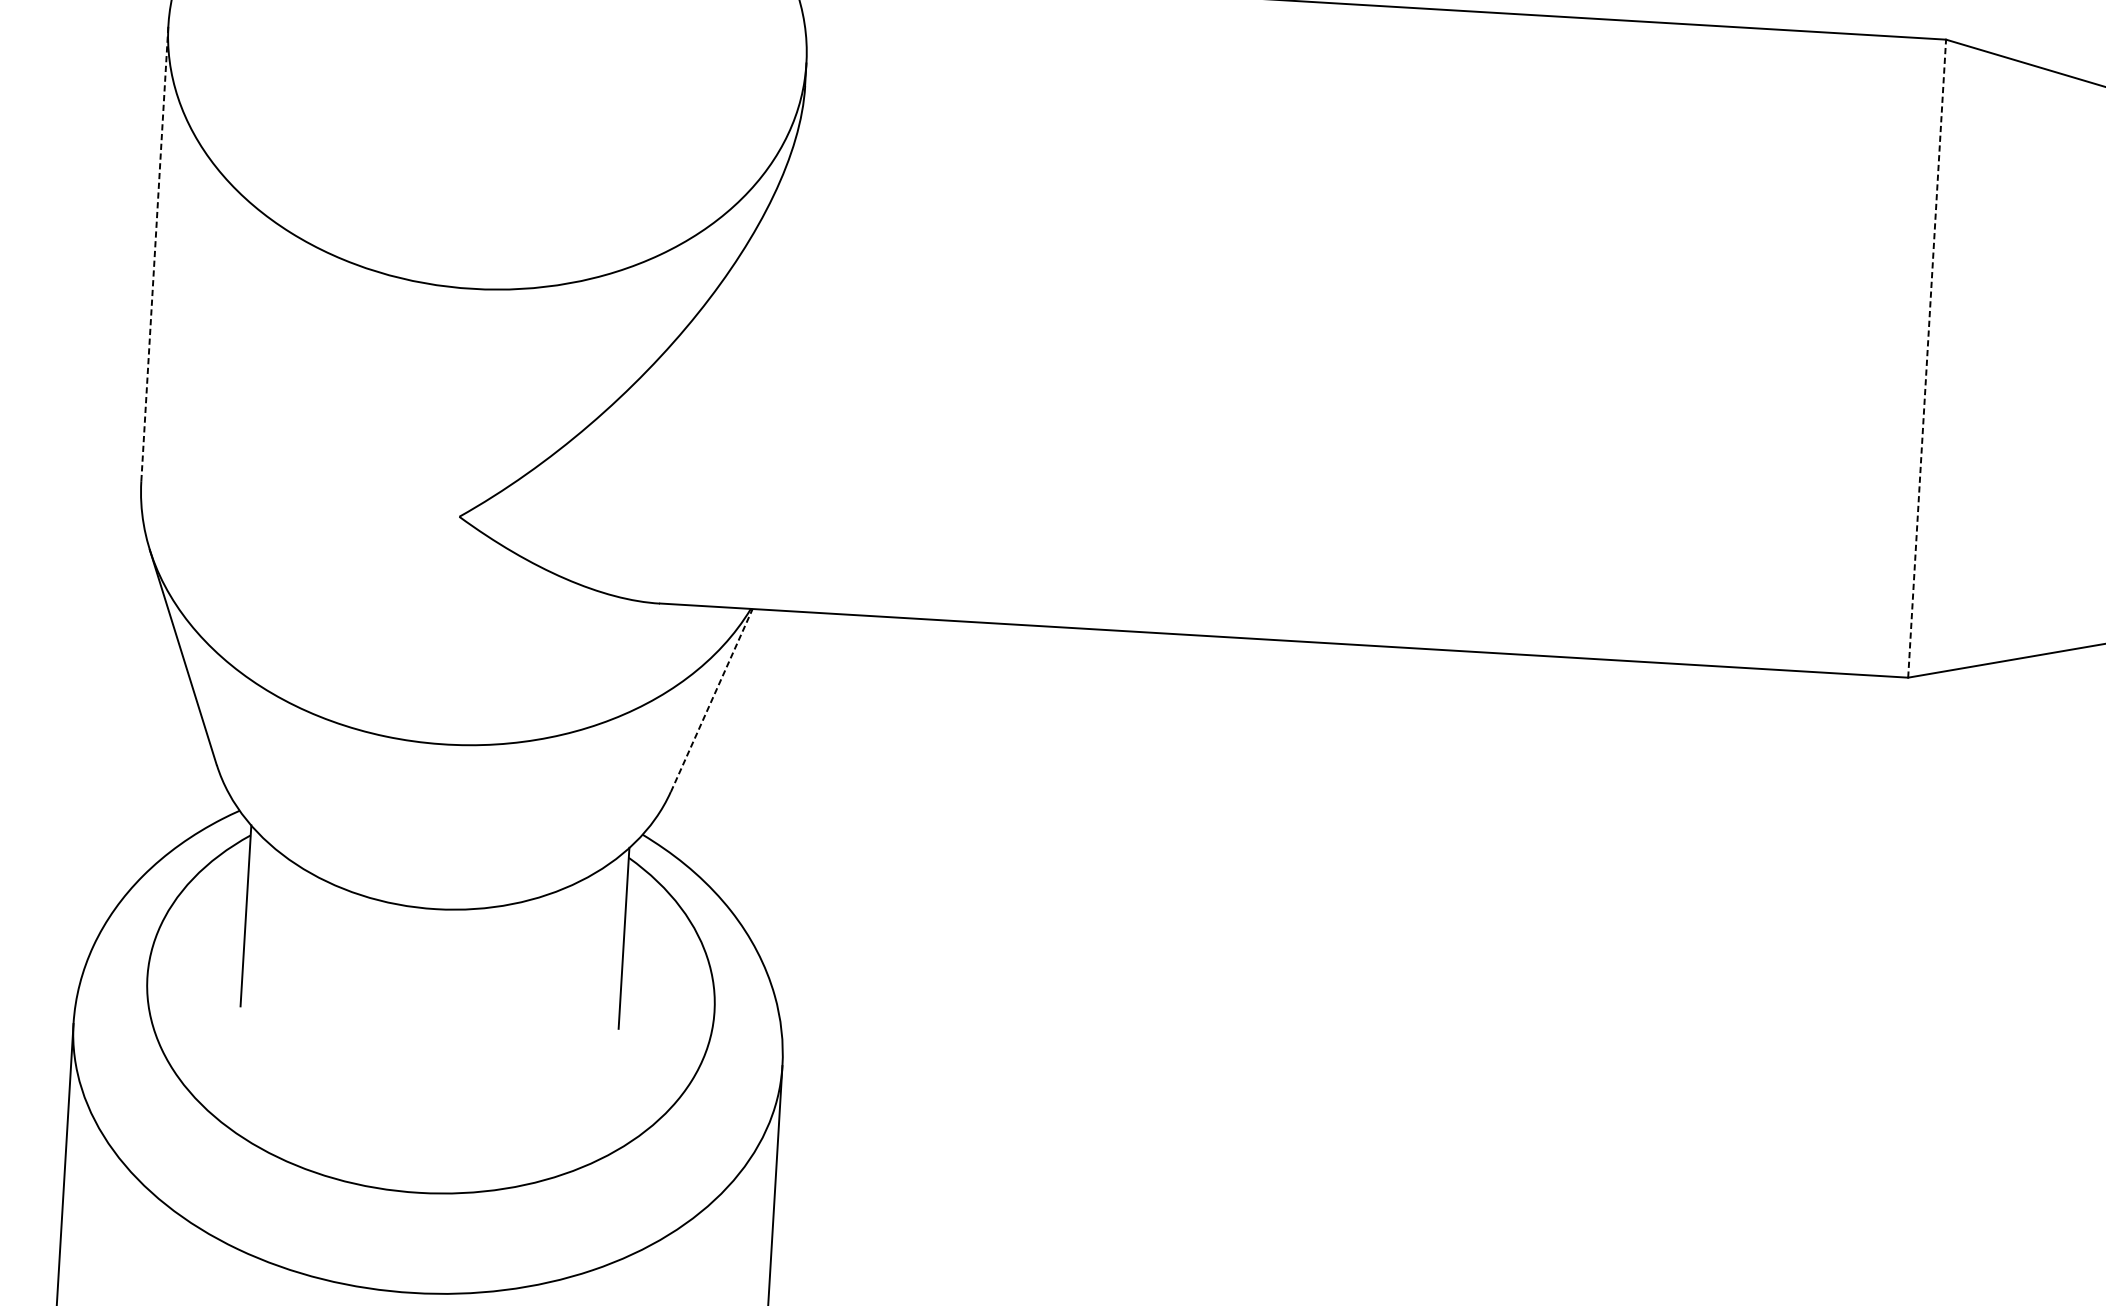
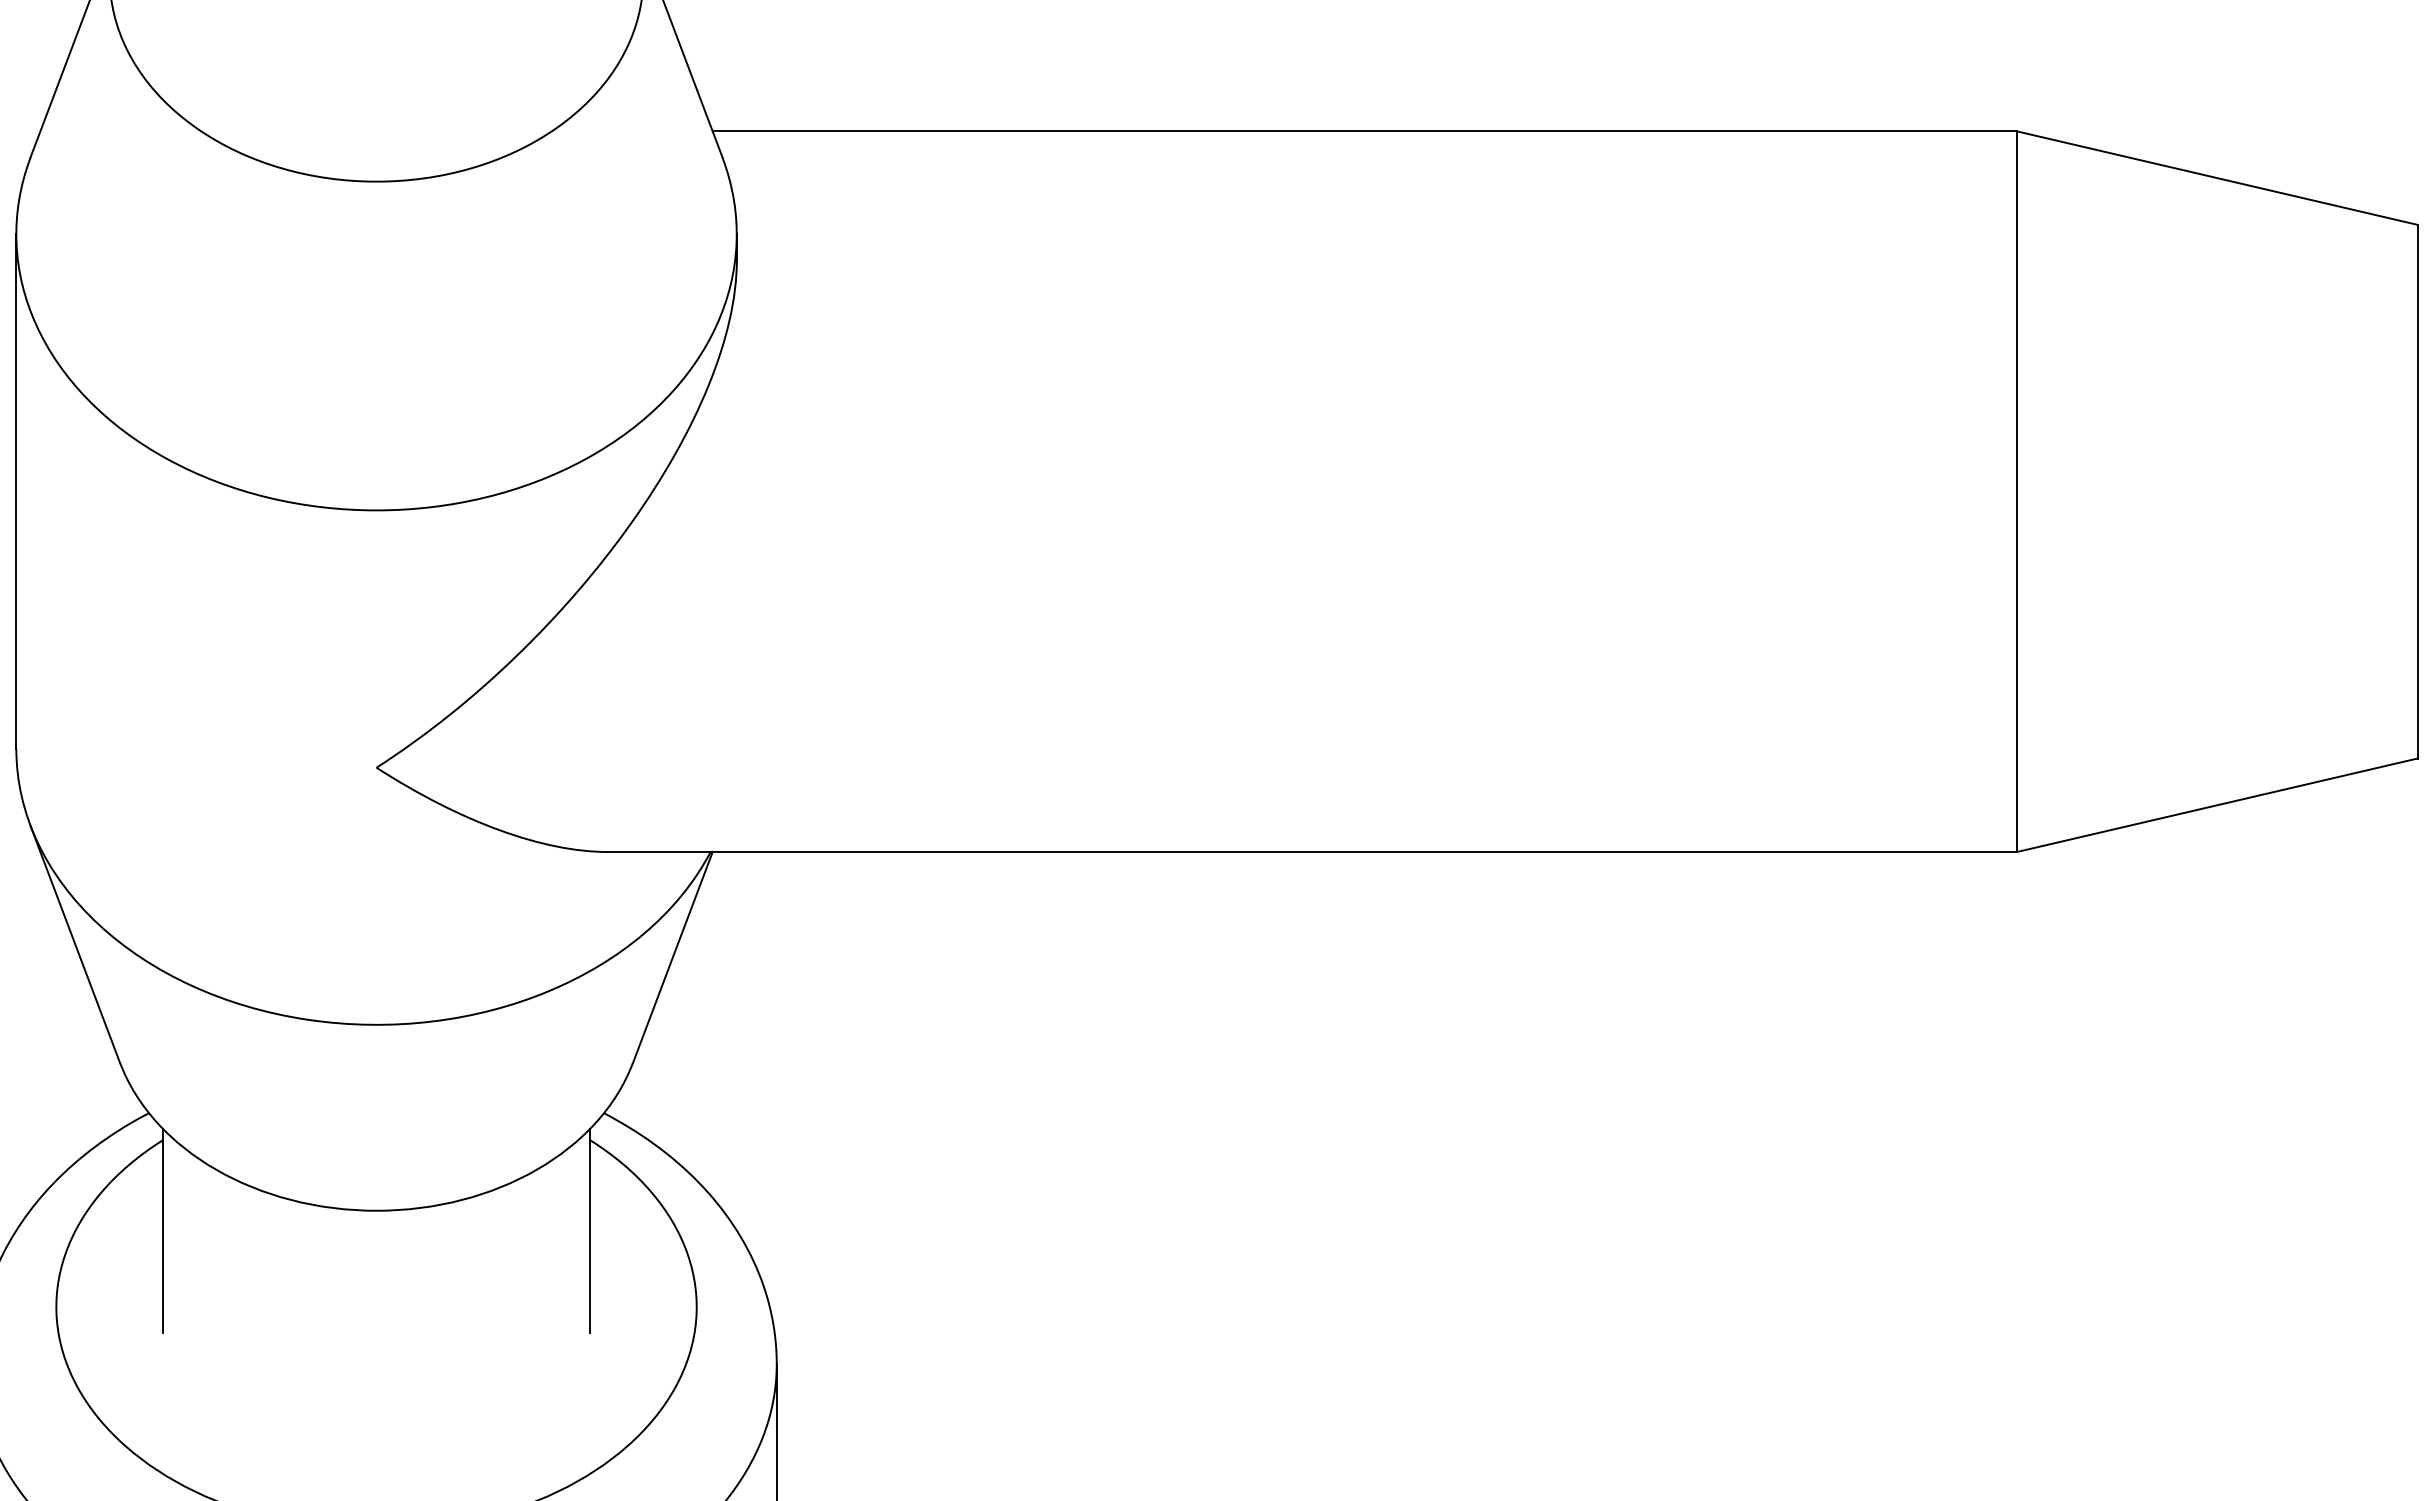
line: (155, 253) -> (16, 491), dashed -> solid
line: (1927, 358) -> (2017, 491), dashed -> solid
line: (711, 700) -> (672, 957), dashed -> solid

